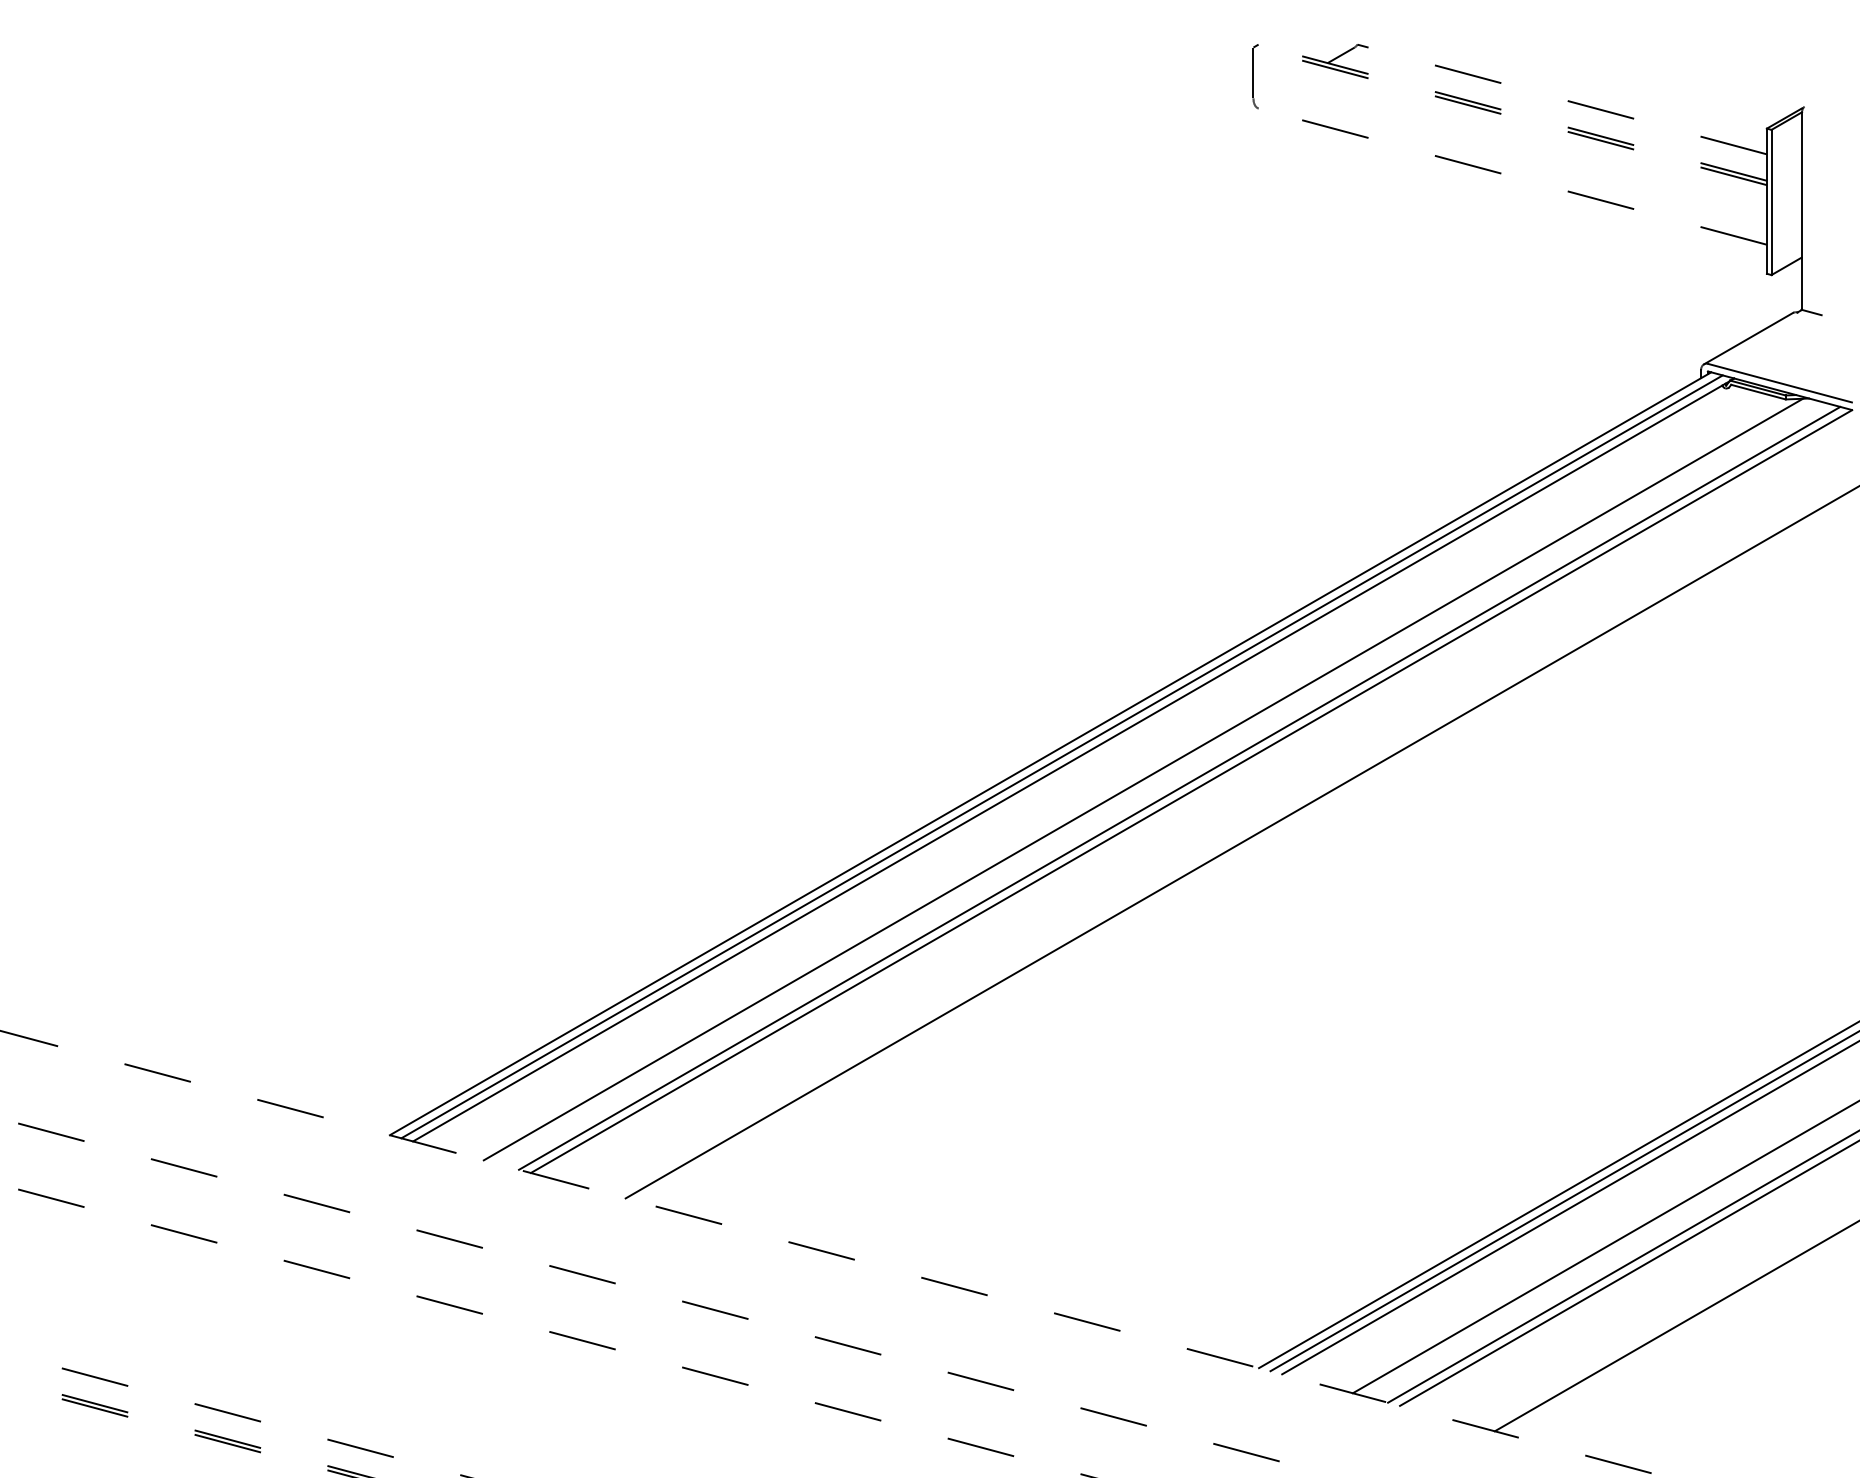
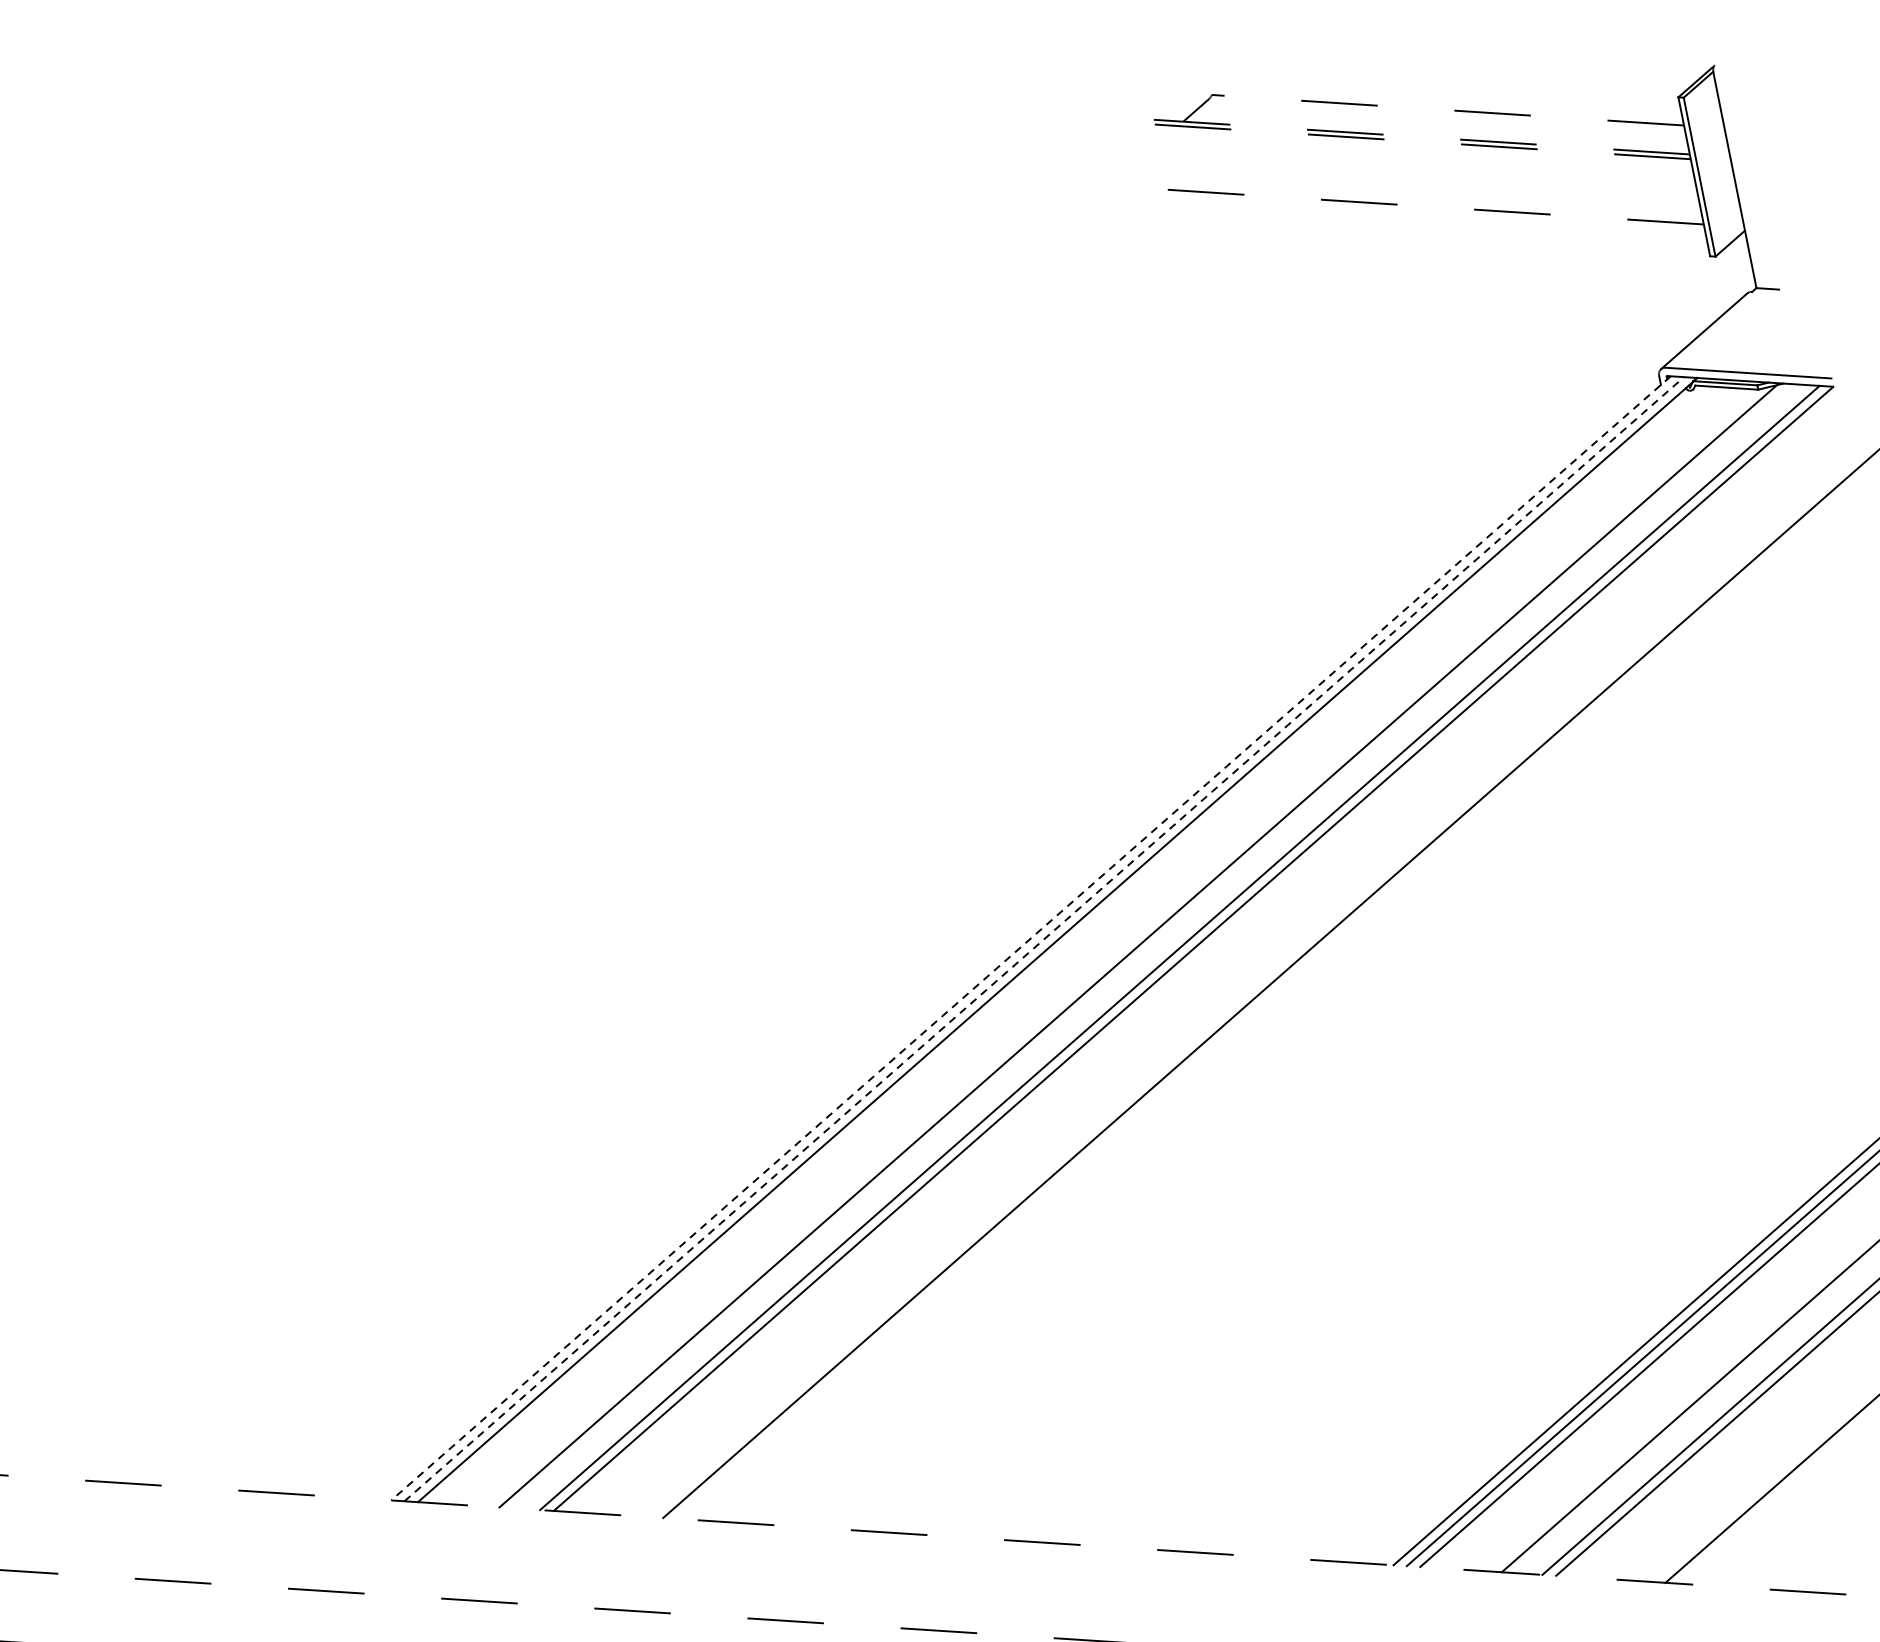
part: (1255, 76) -> (1107, 152), removed
line: (1050, 753) -> (1030, 938), solid -> dashed
line: (1062, 756) -> (1044, 938), solid -> dashed

